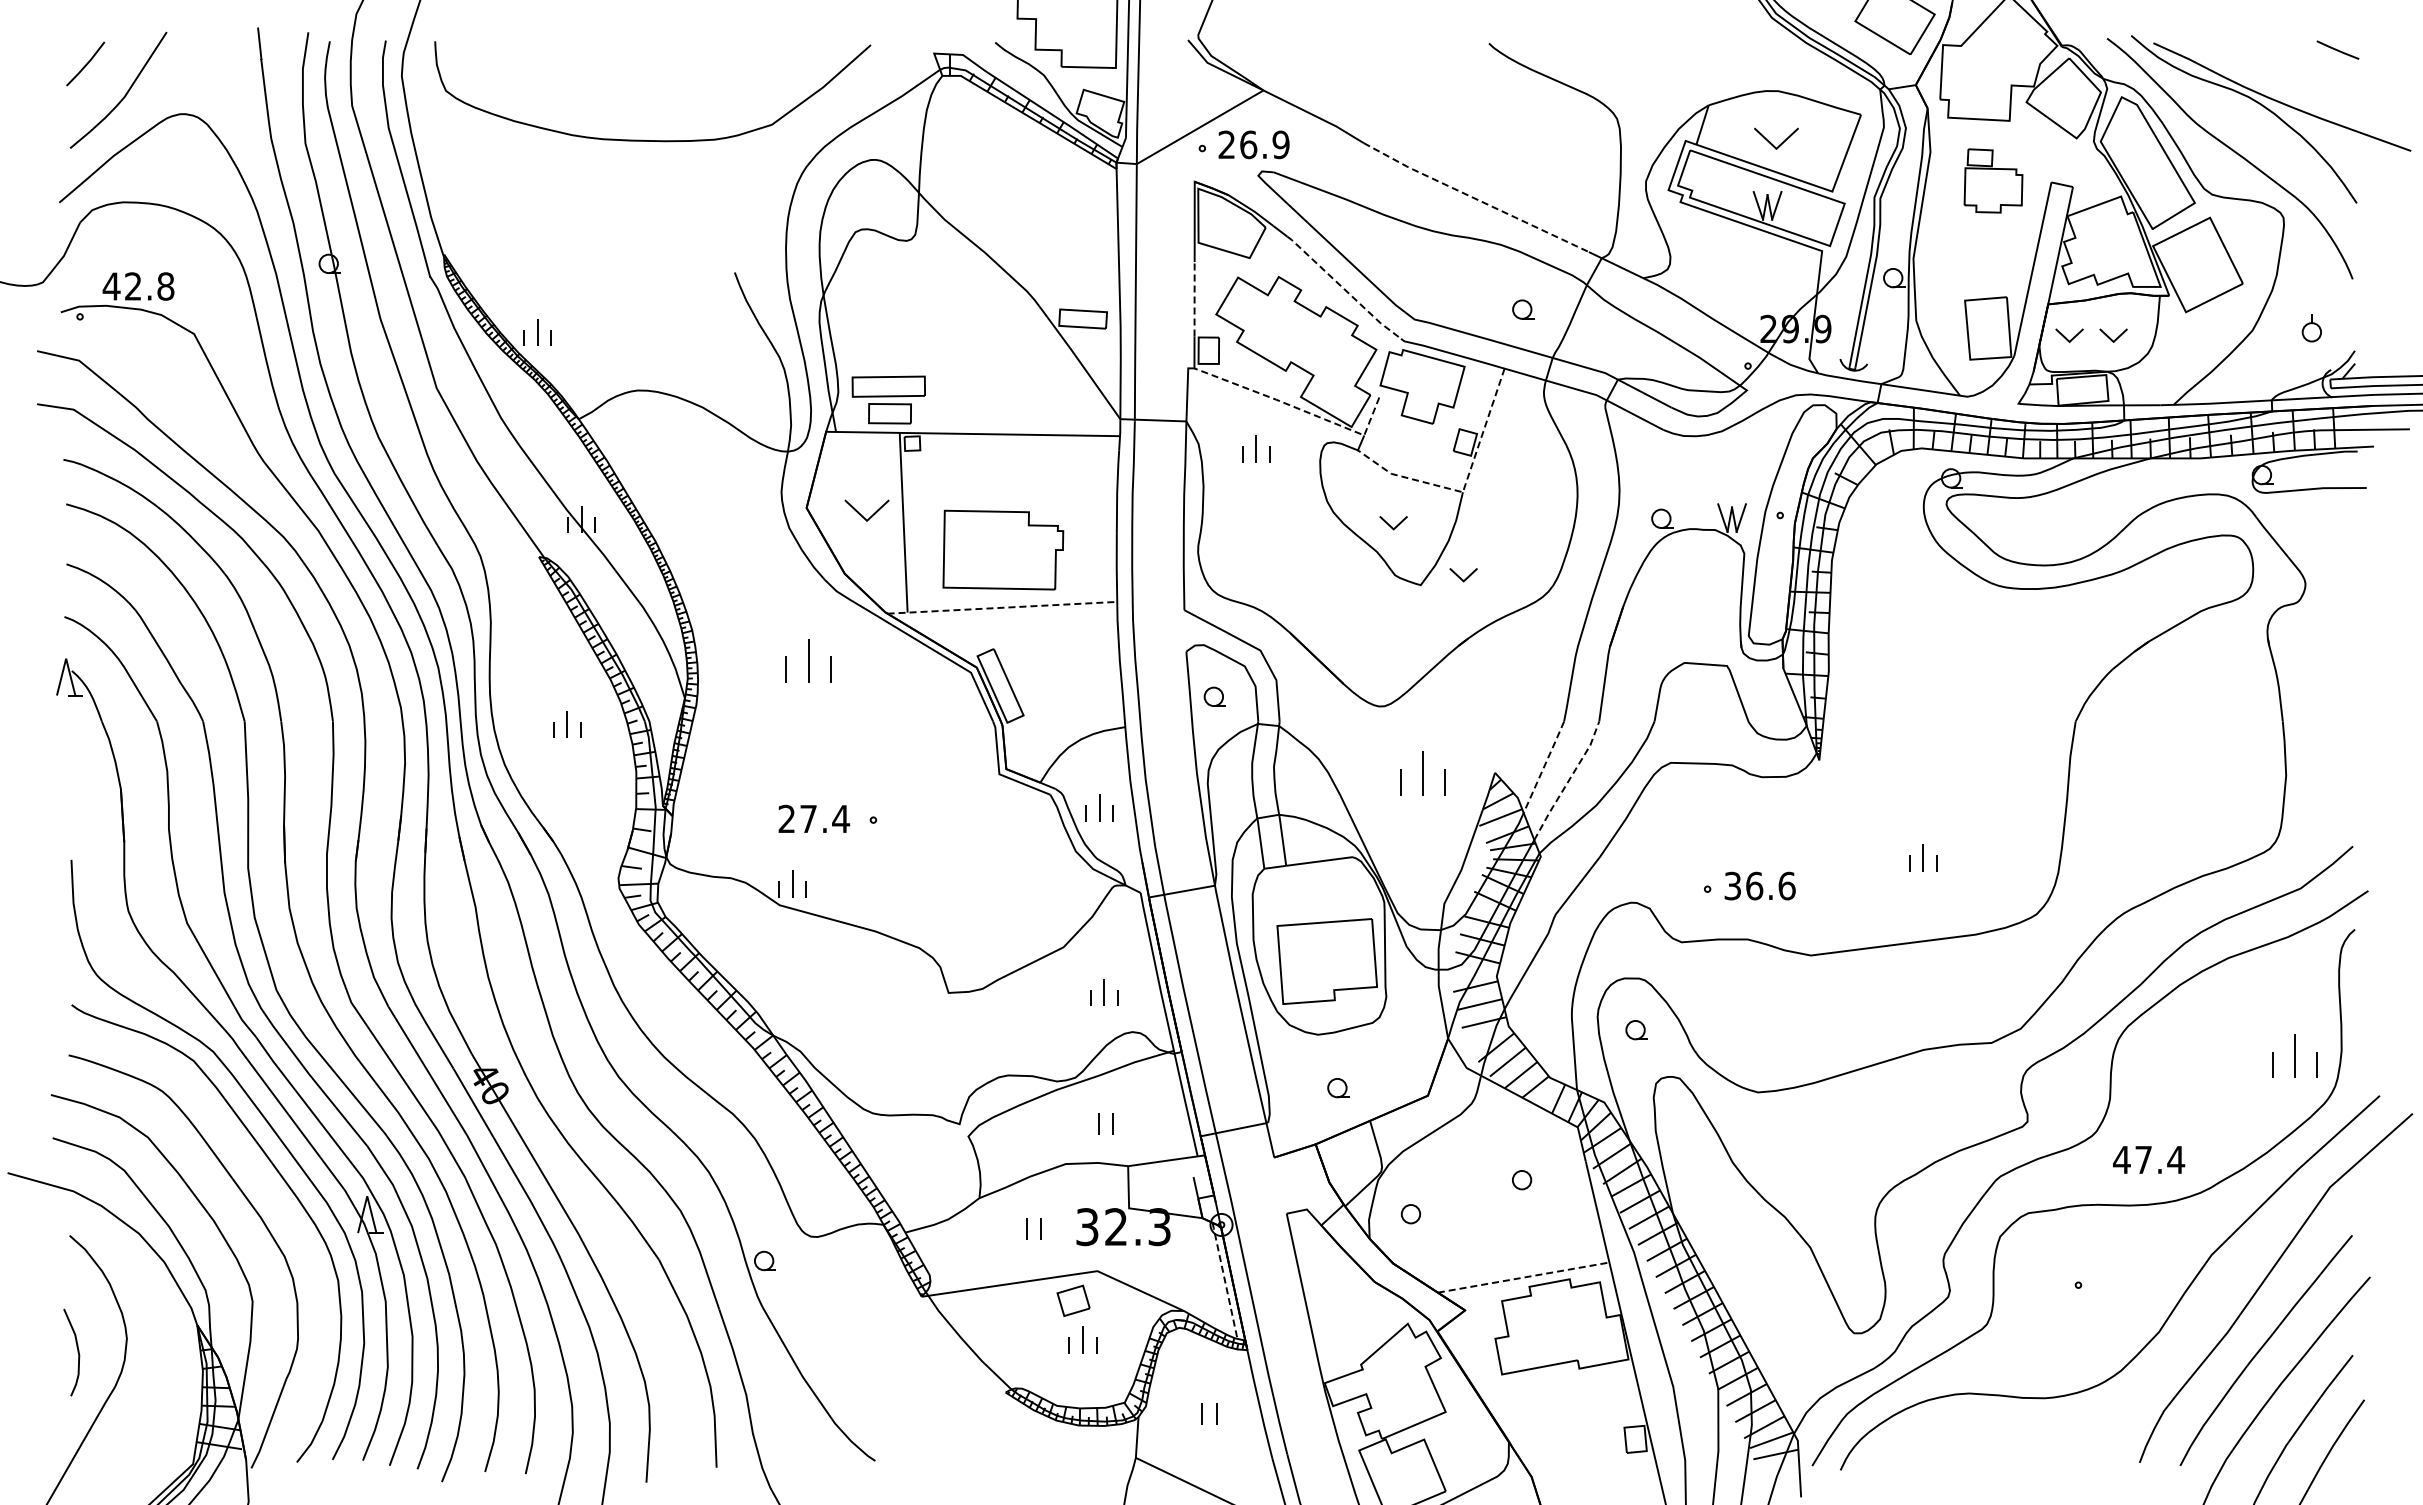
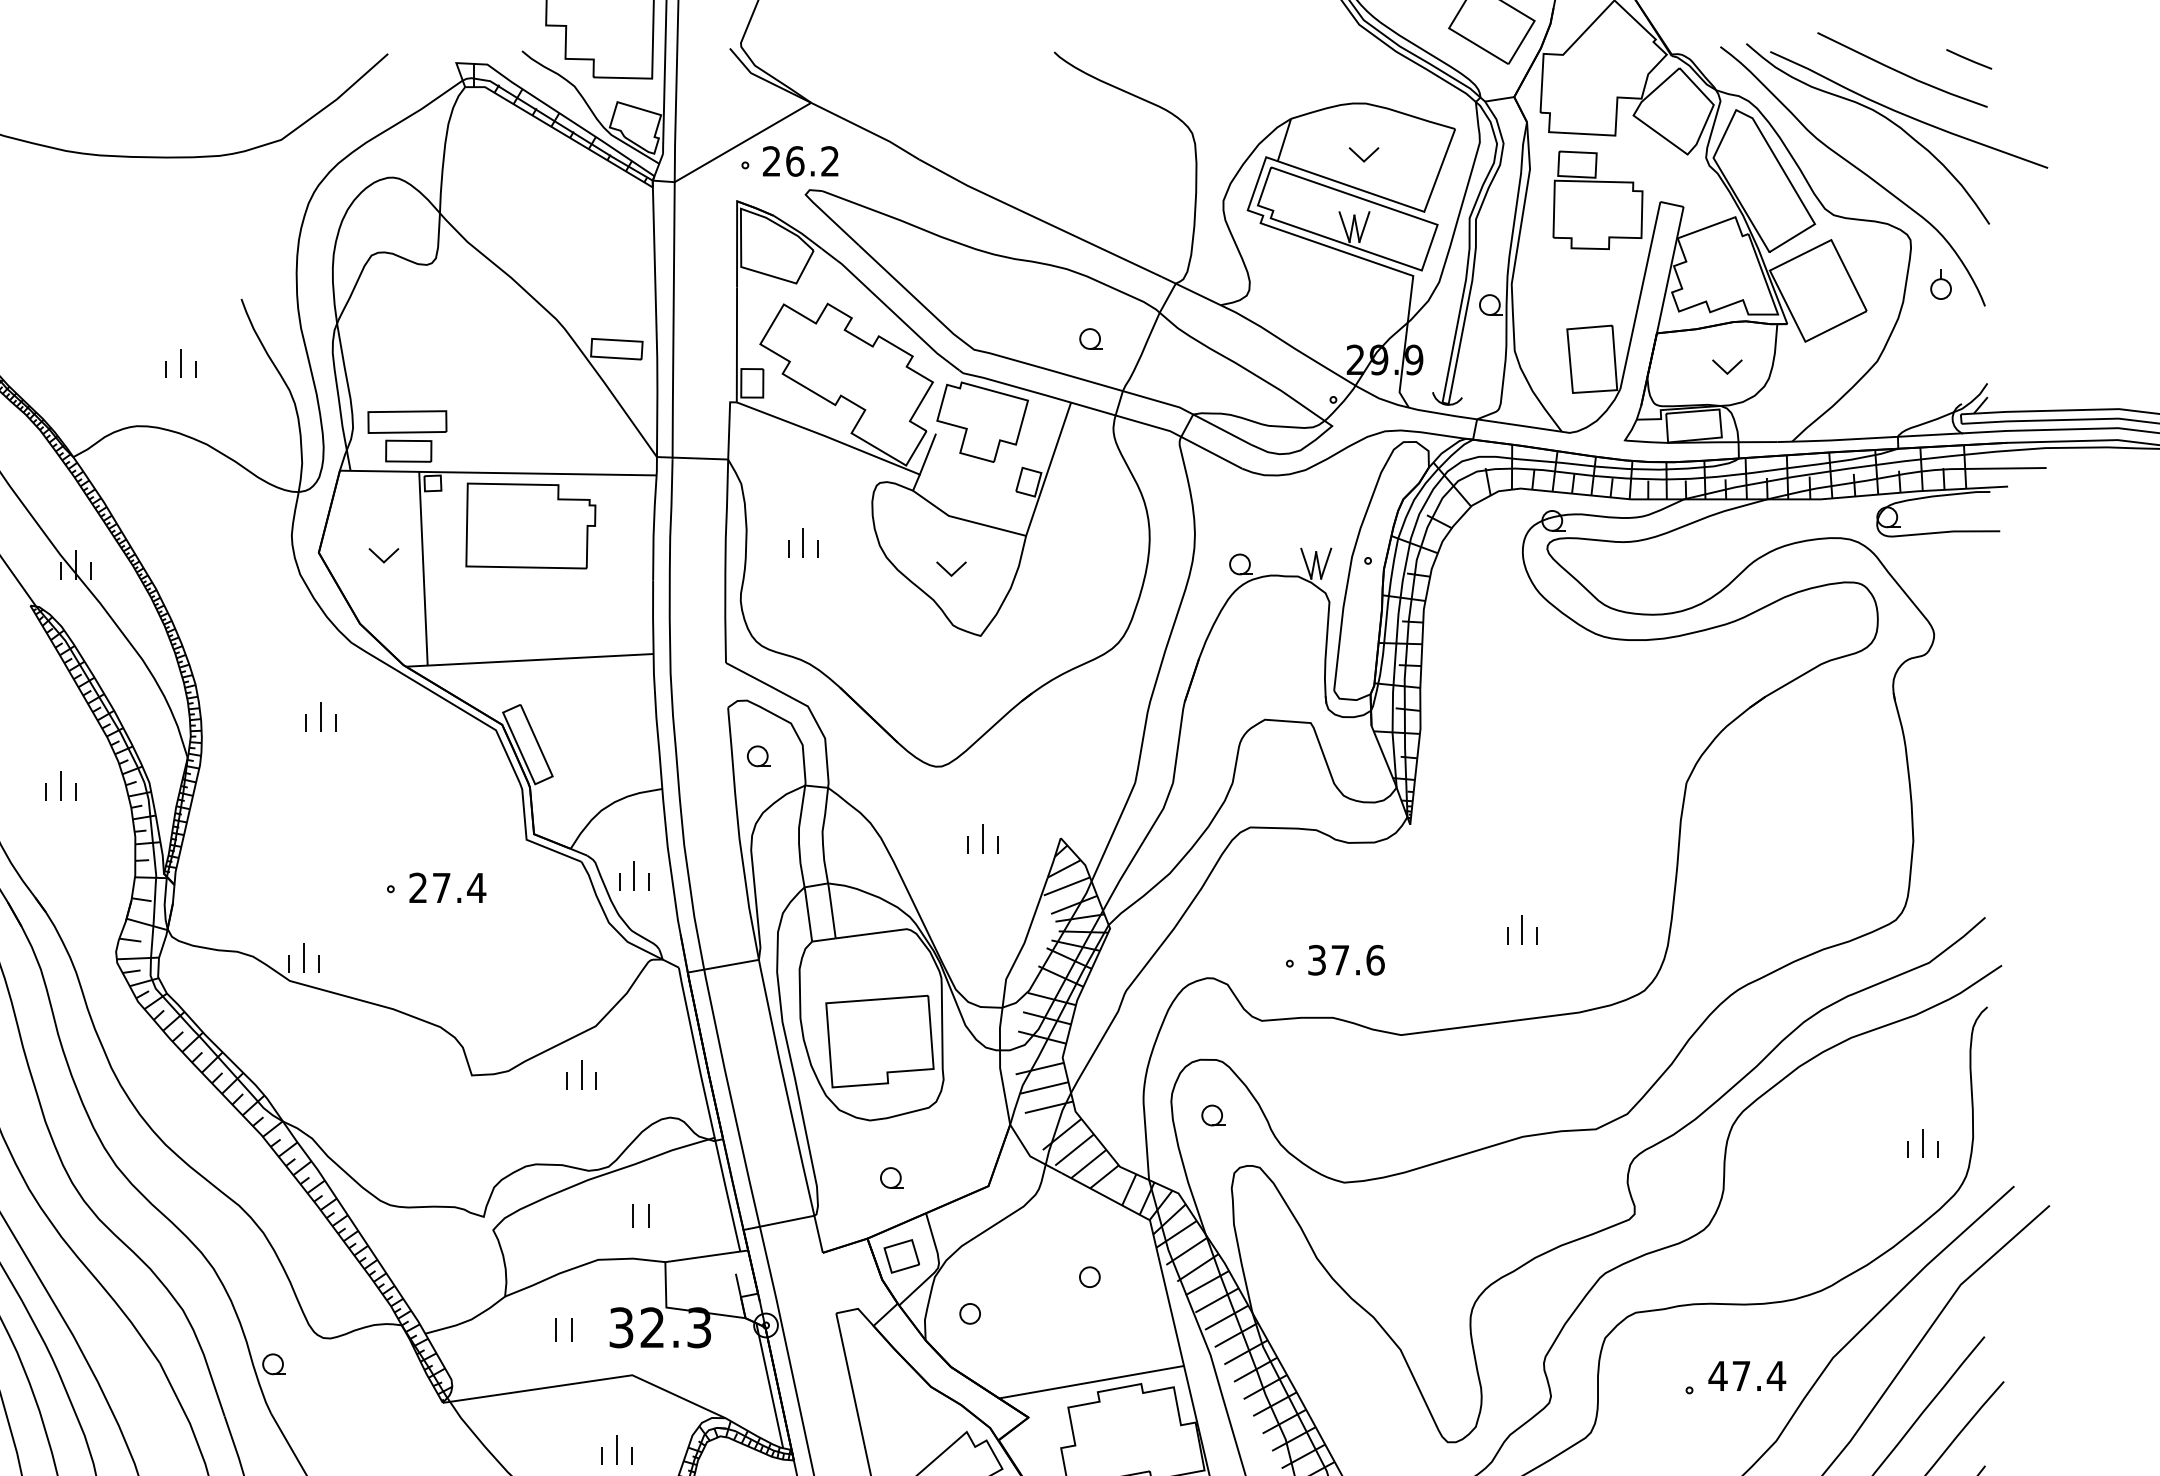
line: (2276, 62) -> (1902, 72), added
part: (1776, 138) -> (1364, 154), size x0.62
text: (1280, 144) -> (829, 161), 26.9 -> 26.2
part: (1993, 180) -> (1597, 199), size x1.43
line: (1475, 198) -> (1039, 219), dashed -> solid
line: (1344, 288) -> (898, 316), dashed -> solid
line: (1194, 298) -> (736, 327), dashed -> solid
part: (2311, 328) -> (1940, 284), moved
part: (537, 332) -> (180, 363), moved
part: (2069, 335) -> (1679, 366), removed
line: (1298, 408) -> (848, 445), dashed -> solid
part: (1256, 448) -> (803, 542), moved
line: (1464, 486) -> (1027, 529), dashed -> solid
part: (866, 510) -> (383, 555), size x0.62
part: (1003, 549) -> (531, 525), moved
part: (1463, 575) -> (1026, 625), removed
line: (1002, 607) -> (529, 660), dashed -> solid
part: (808, 660) -> (320, 717), size x0.62
line: (1544, 766) -> (1114, 831), dashed -> solid
part: (1422, 773) -> (982, 838), size x0.62
line: (1568, 781) -> (1139, 847), dashed -> solid
text: (814, 818) -> (448, 887), moved
text: (1754, 885) -> (1340, 959), 36.6 -> 37.6
part: (1104, 992) -> (581, 1074), moved
part: (2294, 1055) -> (1922, 1142), size x0.62
text: (2149, 1159) -> (1747, 1375), moved
line: (1524, 1277) -> (1092, 1382), dashed -> solid
line: (1224, 1280) -> (769, 1385), dashed -> solid
part: (1073, 1300) -> (901, 1256), moved

